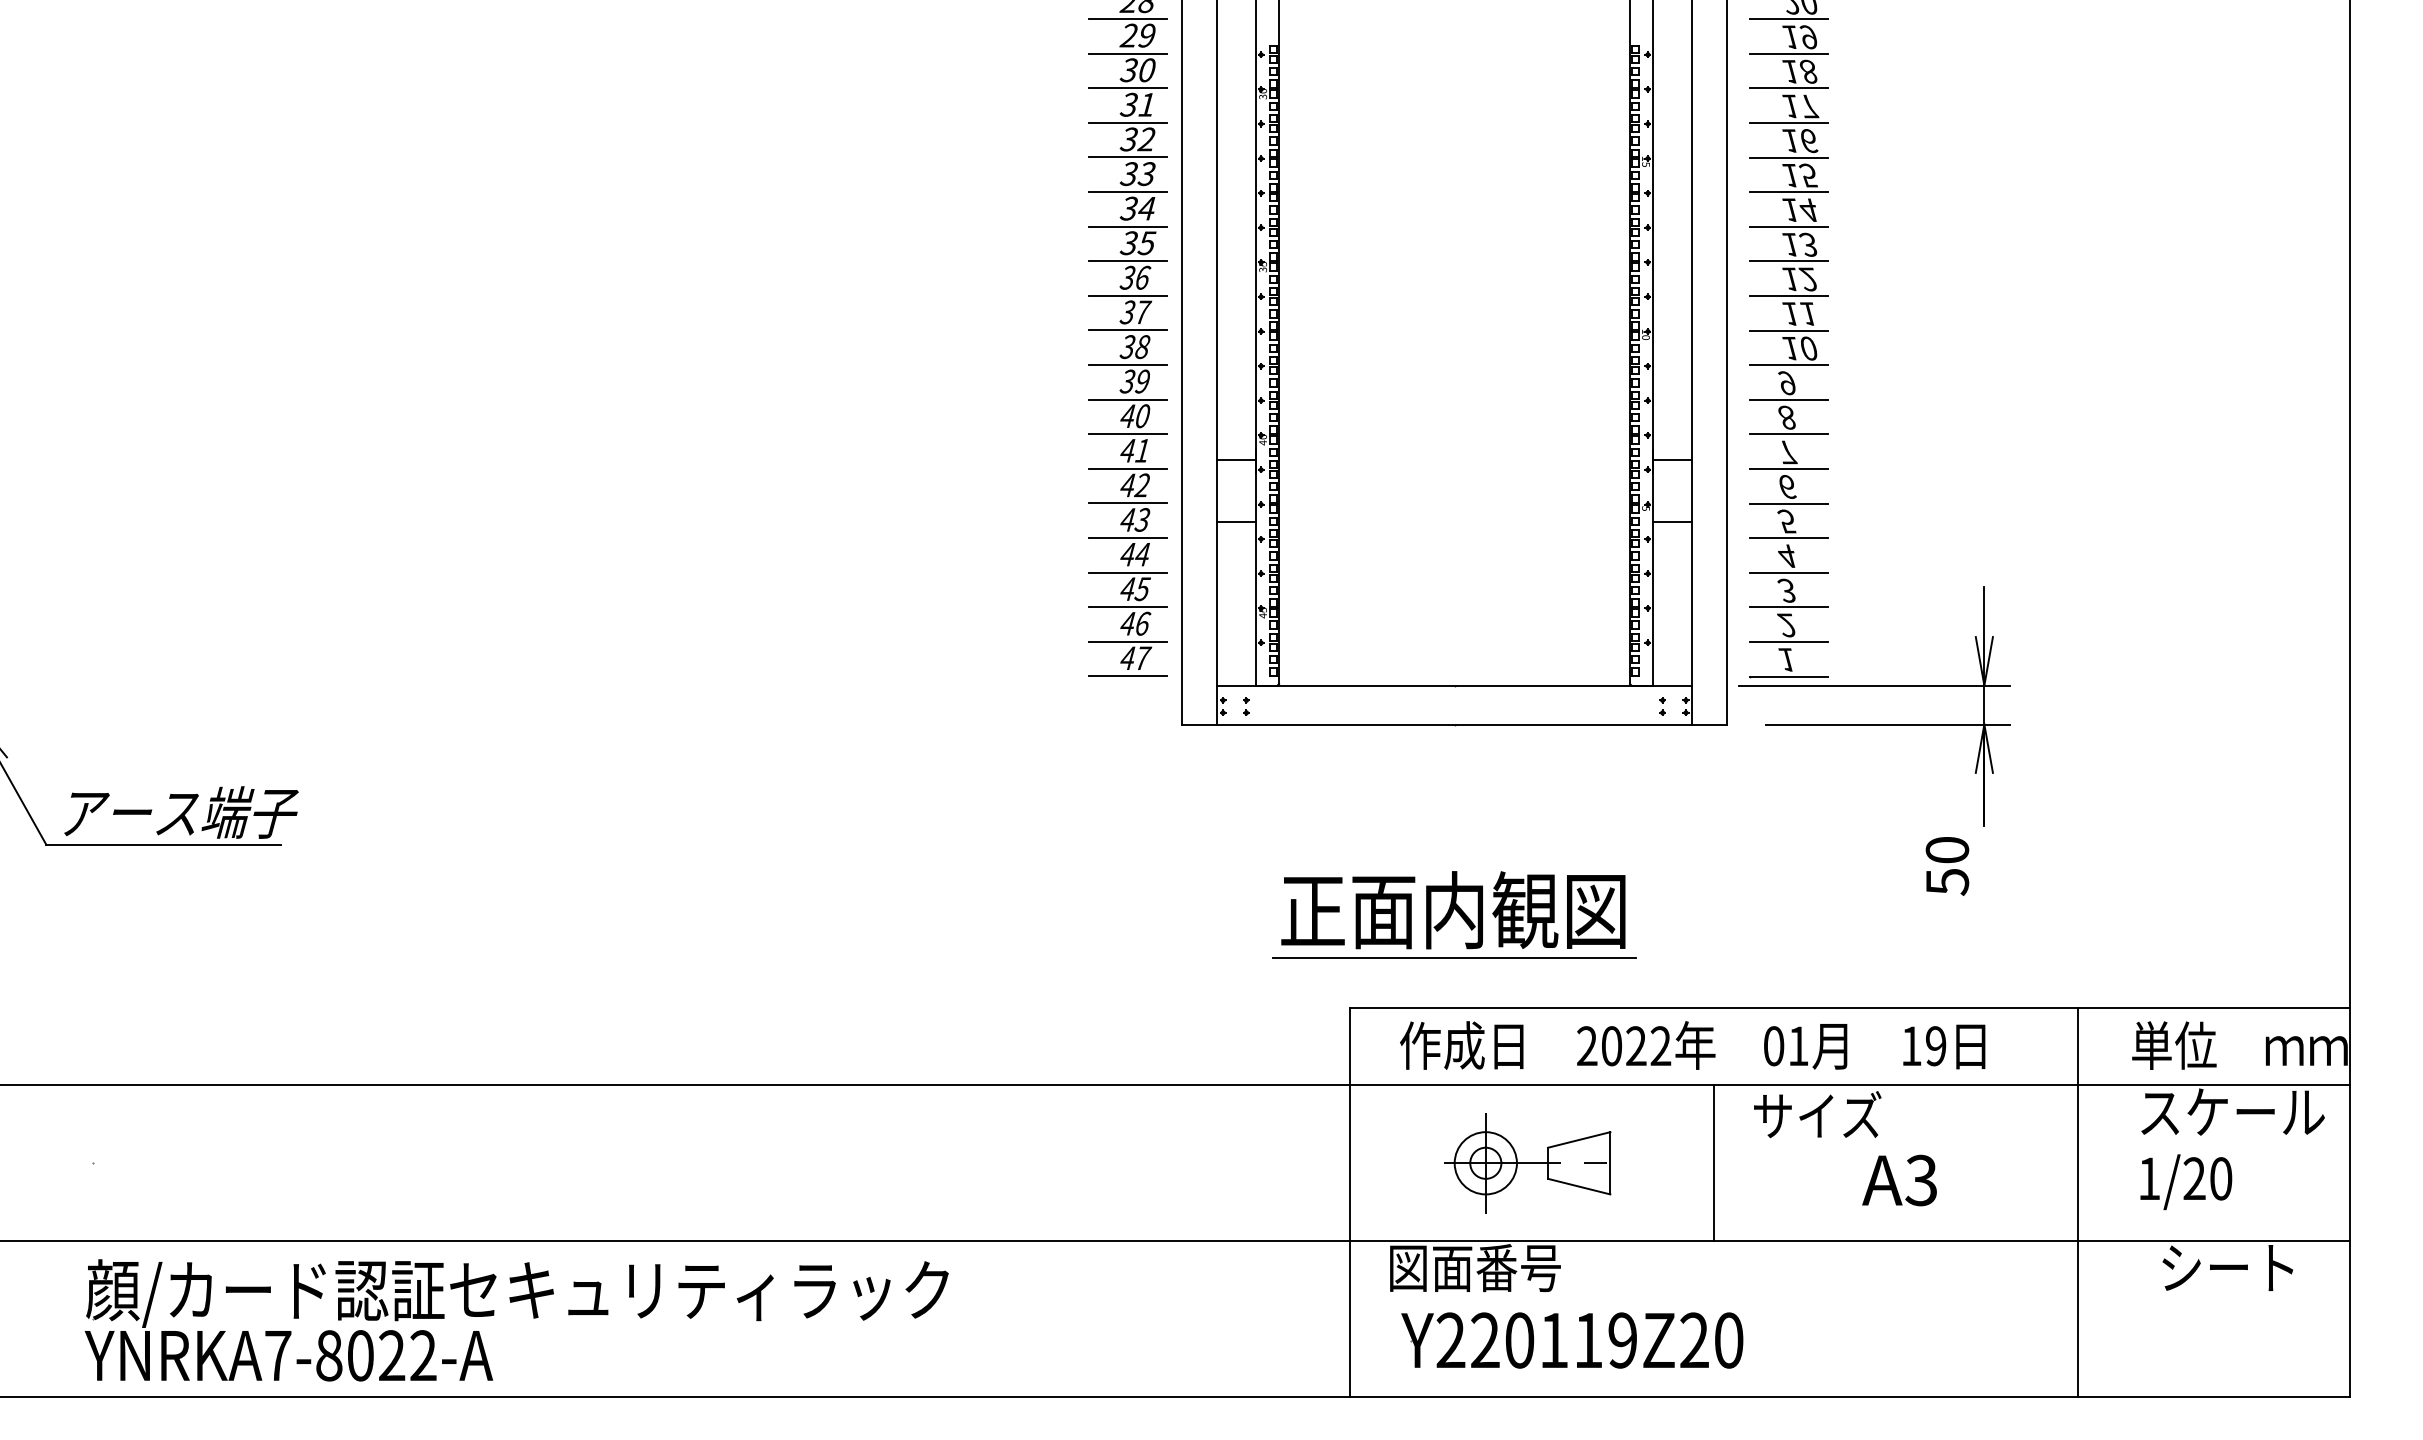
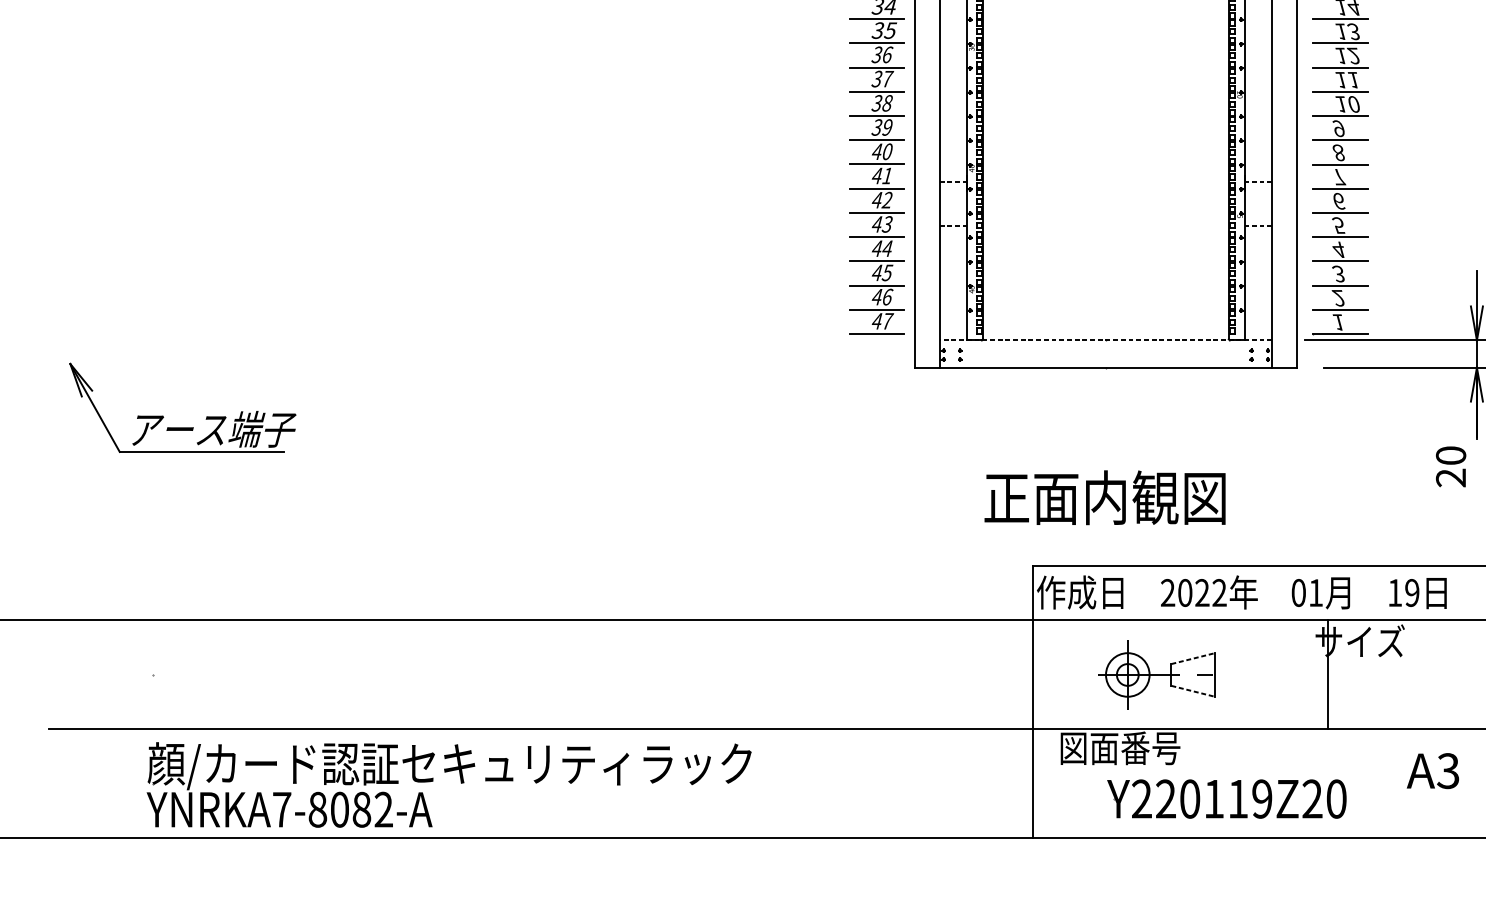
line: (1236, 459) -> (953, 182), solid -> dashed
line: (1672, 459) -> (1258, 182), solid -> dashed
line: (1236, 522) -> (953, 226), solid -> dashed
line: (1672, 522) -> (1258, 226), solid -> dashed
line: (1454, 685) -> (1105, 340), solid -> dashed
text: (1947, 881) -> (1451, 477), 50 -> 20
line: (1454, 957) -> (1105, 530), removed
text: (1692, 1045) -> (1241, 592), moved
line: (1579, 1139) -> (1193, 658), solid -> dashed
line: (1714, 1163) -> (1328, 675), moved
text: (1899, 1180) -> (1432, 771), moved
line: (1579, 1186) -> (1193, 691), solid -> dashed
part: (1558, 1340) -> (1217, 799), moved
text: (392, 1355) -> (362, 809), YNRKA7-8022-A -> YNRKA7-8082-A

